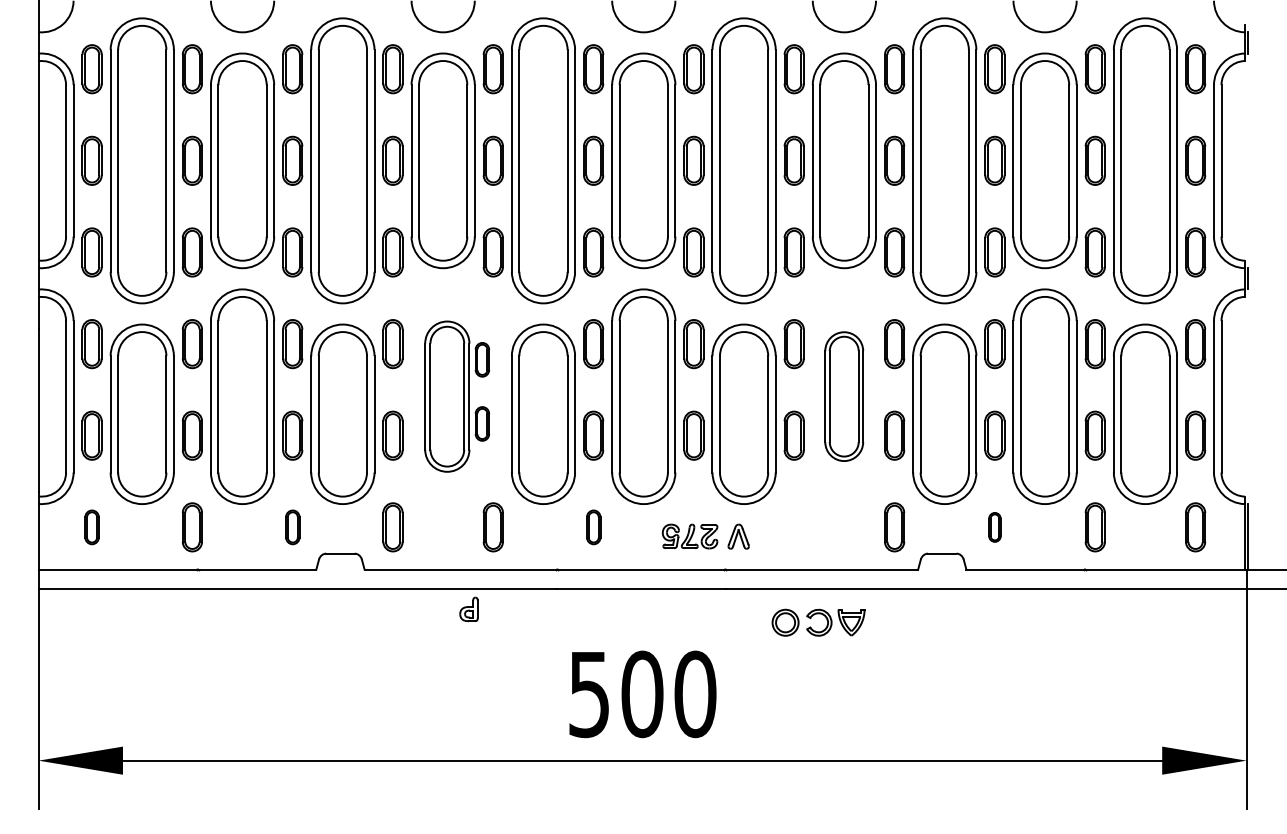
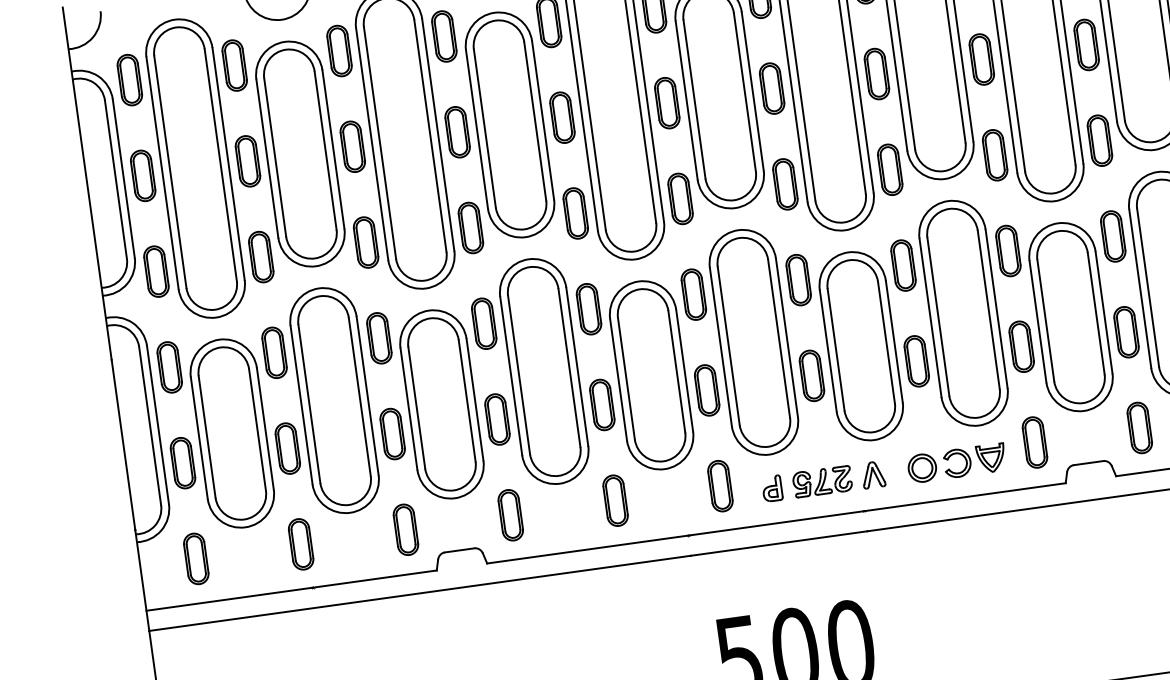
part: (456, 396) -> (558, 369), size x1.43
part: (843, 396) -> (962, 313), size x1.67
part: (91, 527) -> (195, 559), size x1.43
part: (292, 527) -> (405, 530), size x1.43
part: (593, 527) -> (720, 486), size x1.43
part: (994, 527) -> (1139, 428), size x1.67
part: (468, 608) -> (771, 487), moved
part: (818, 614) -> (955, 454), moved

